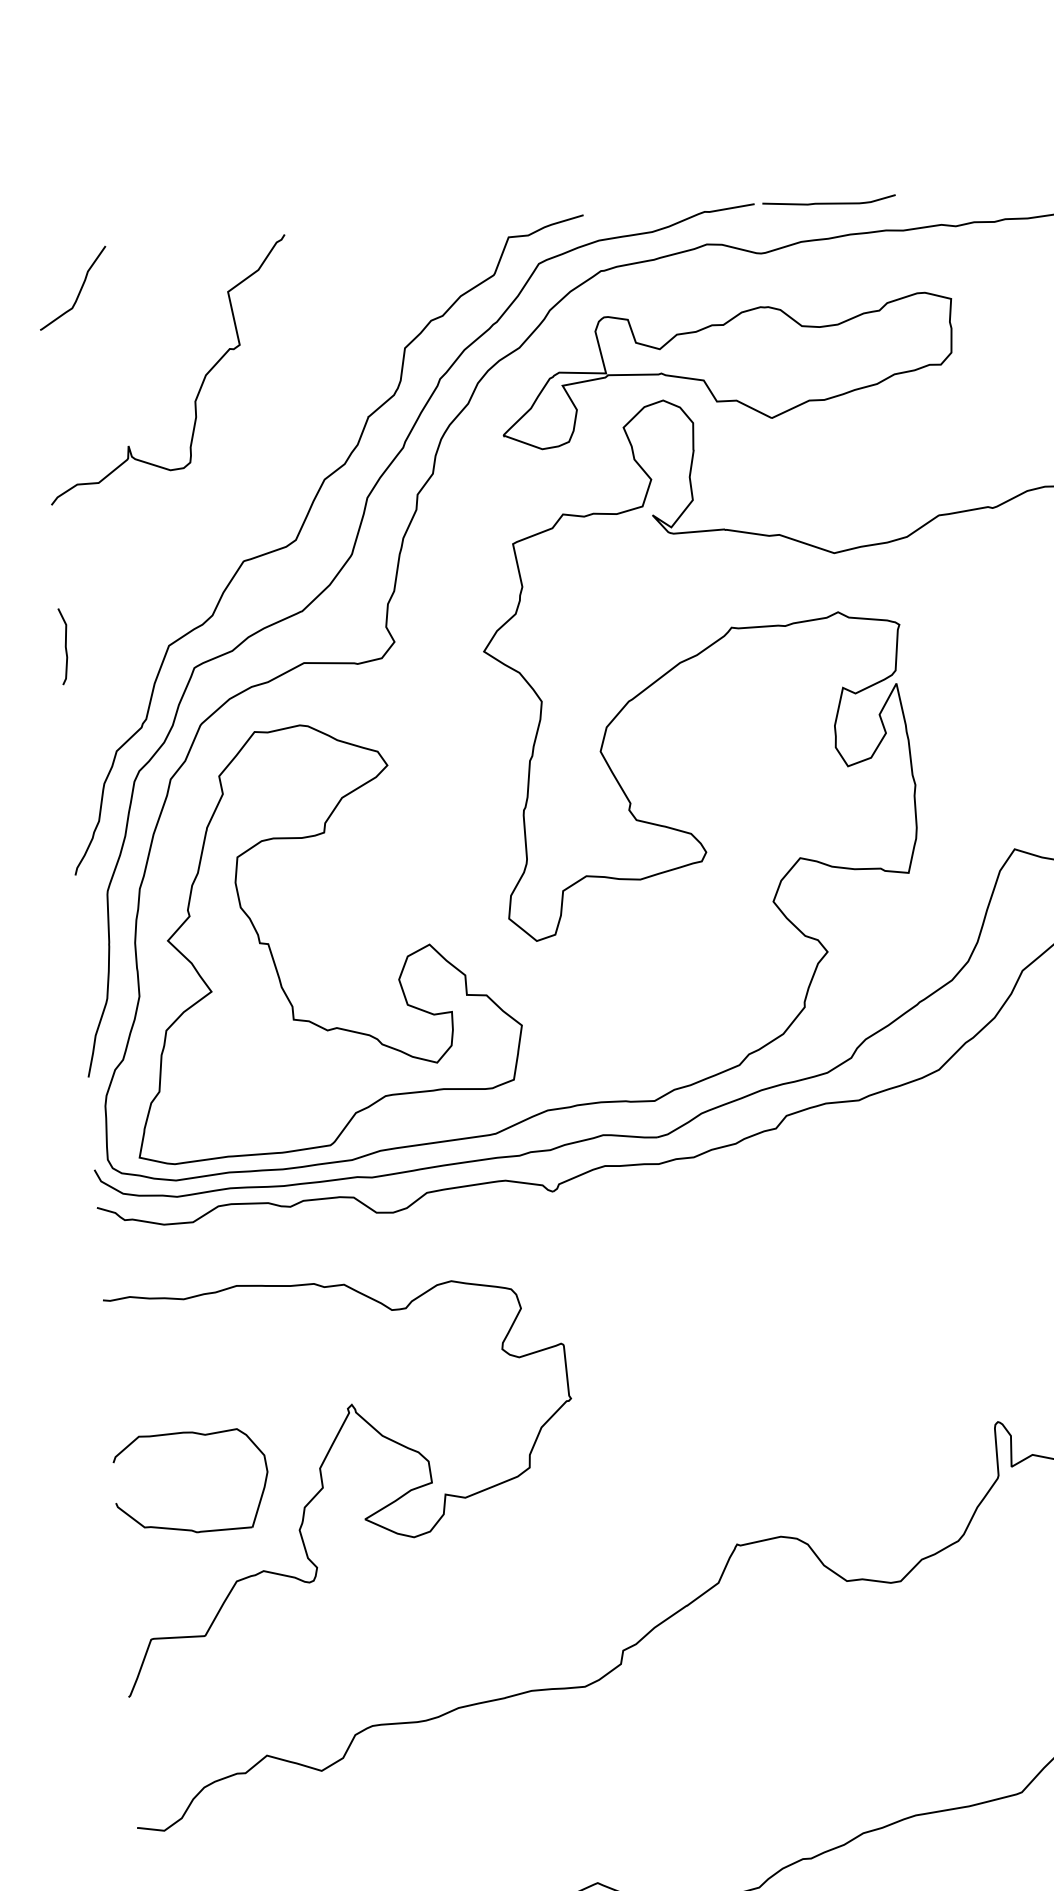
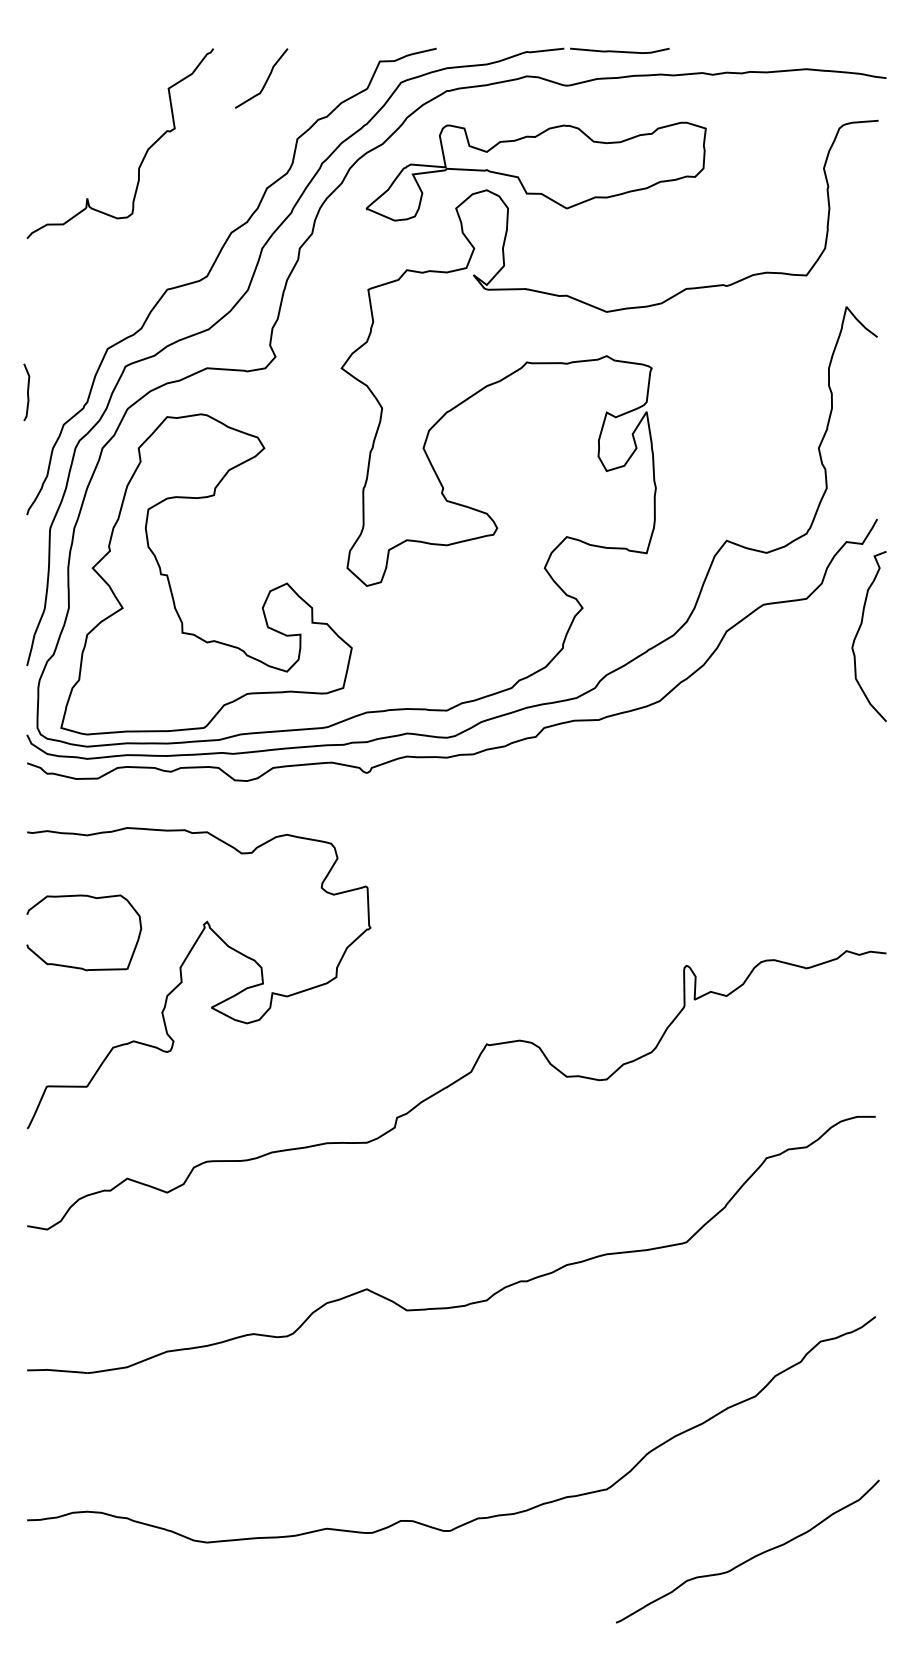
curve: (78, 292) -> (265, 81), moved
curve: (65, 646) -> (27, 392), moved
part: (199, 1435) -> (92, 898), moved

